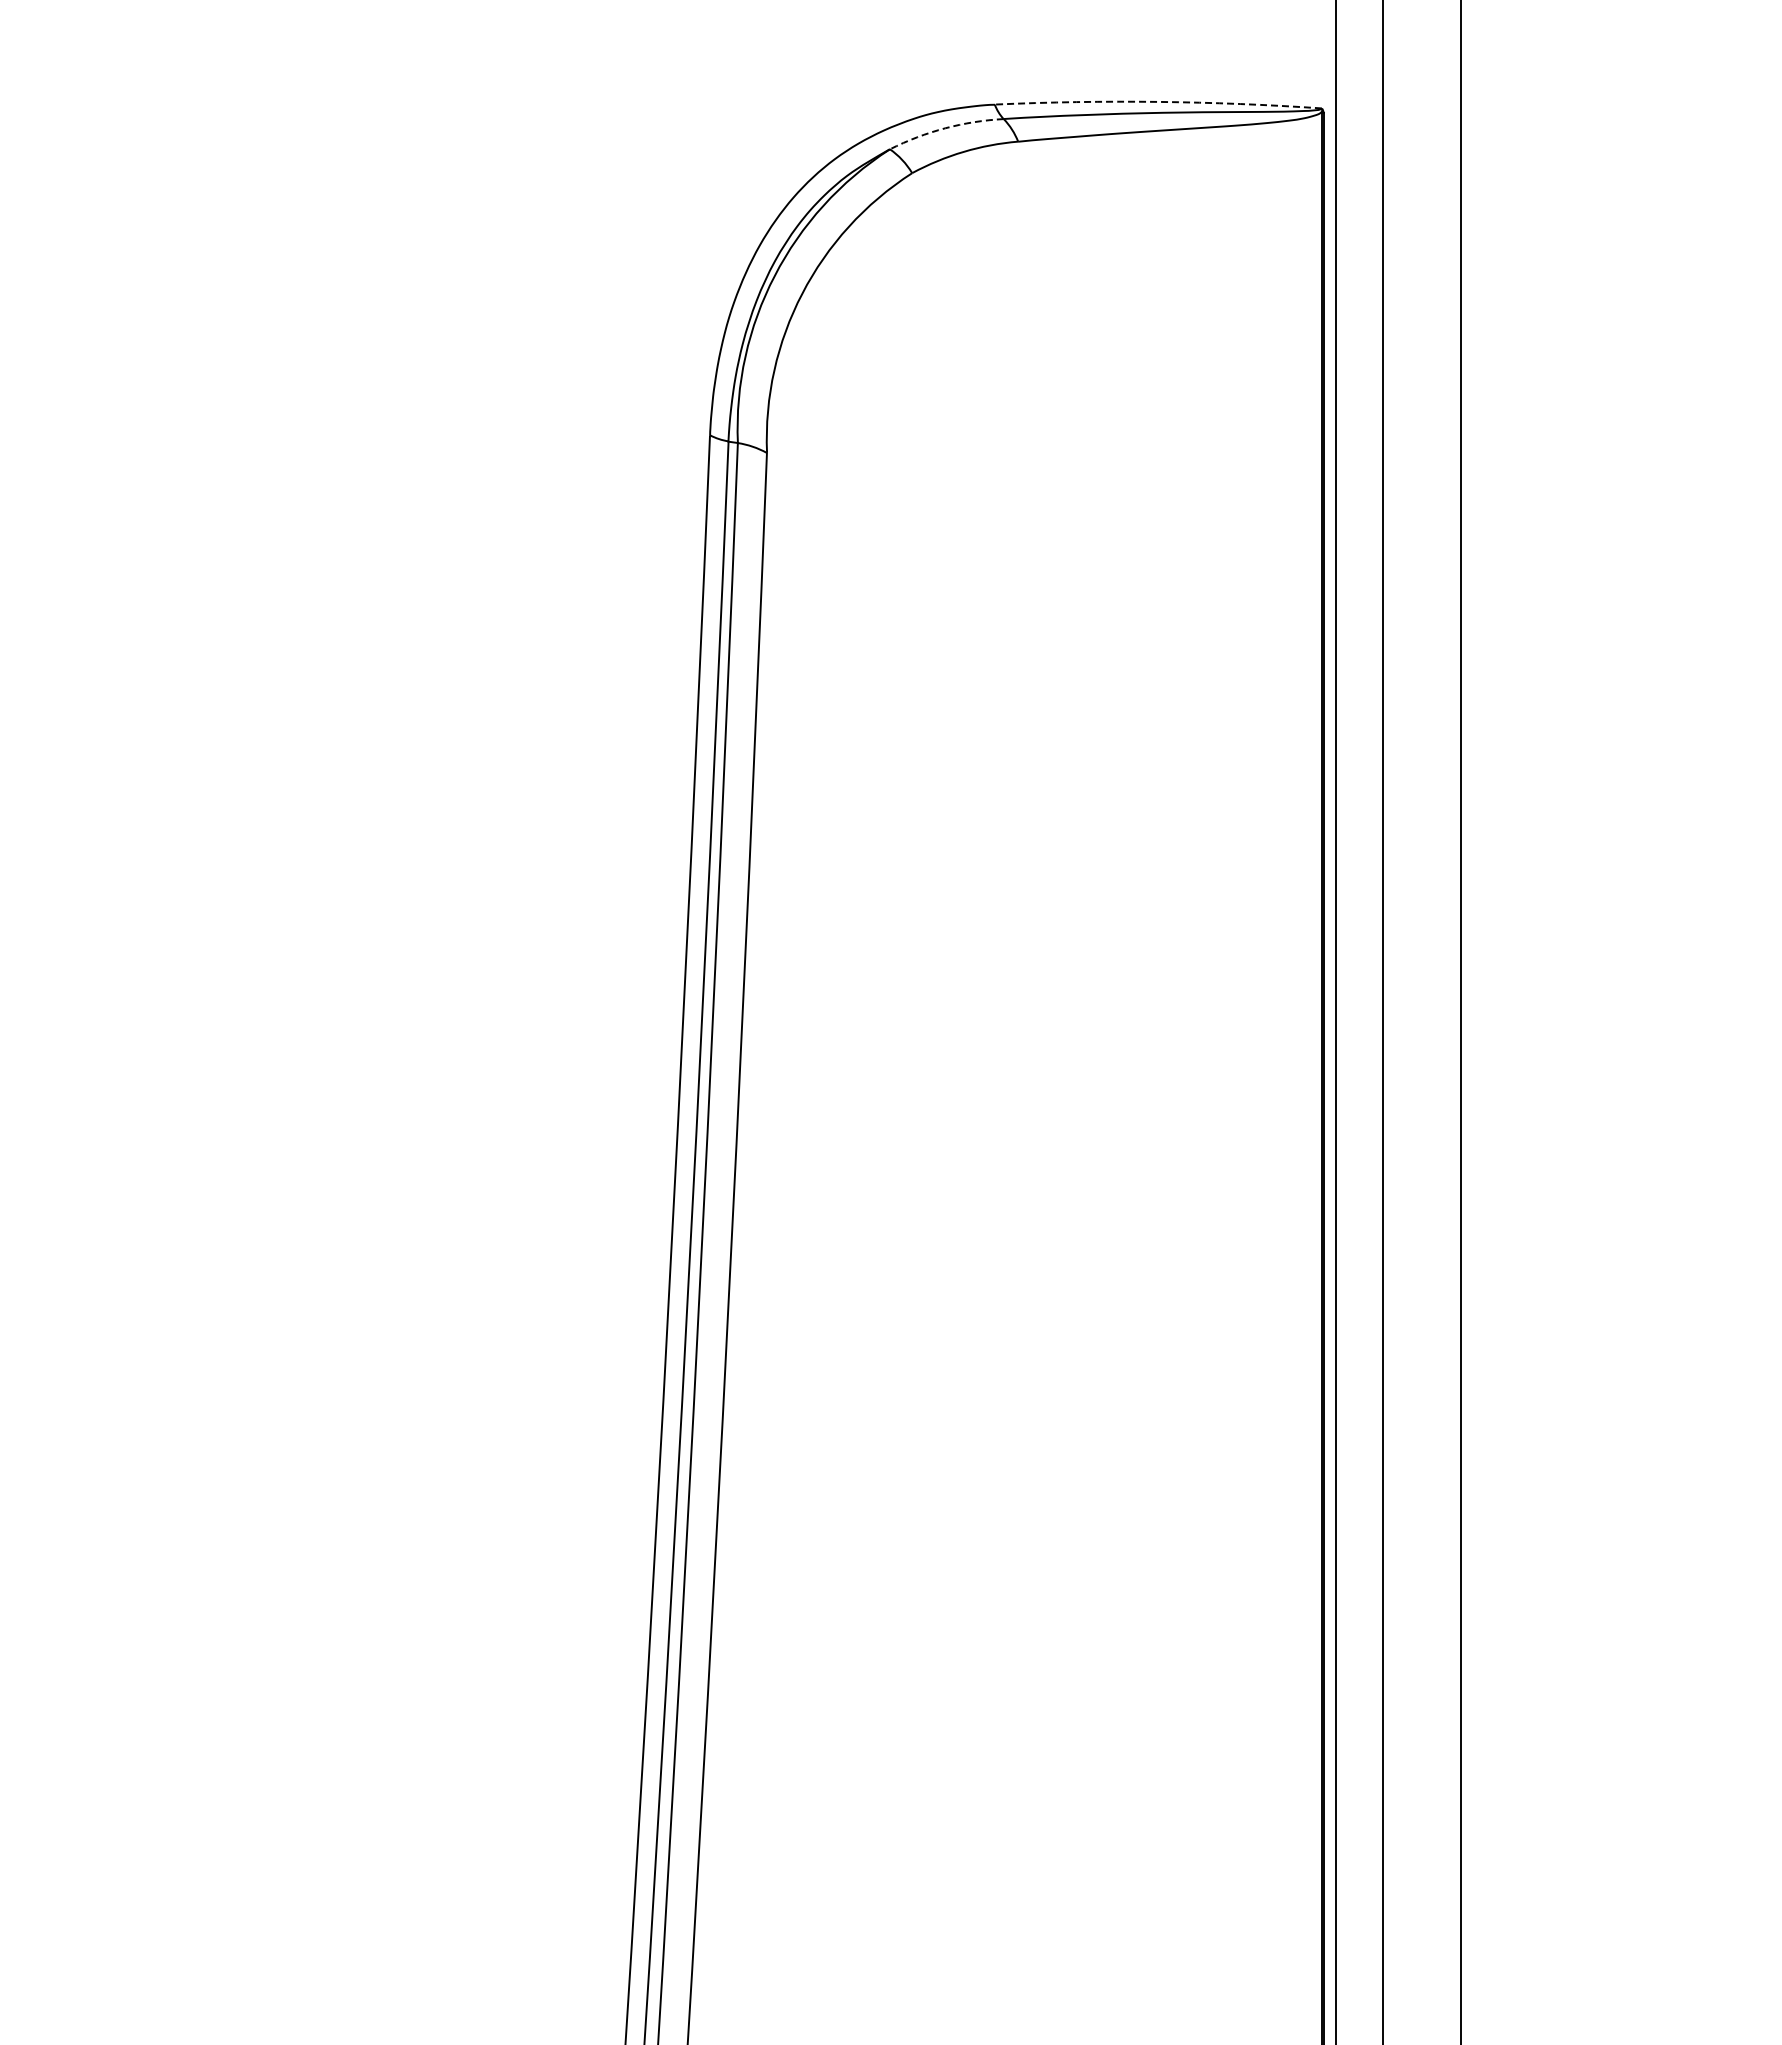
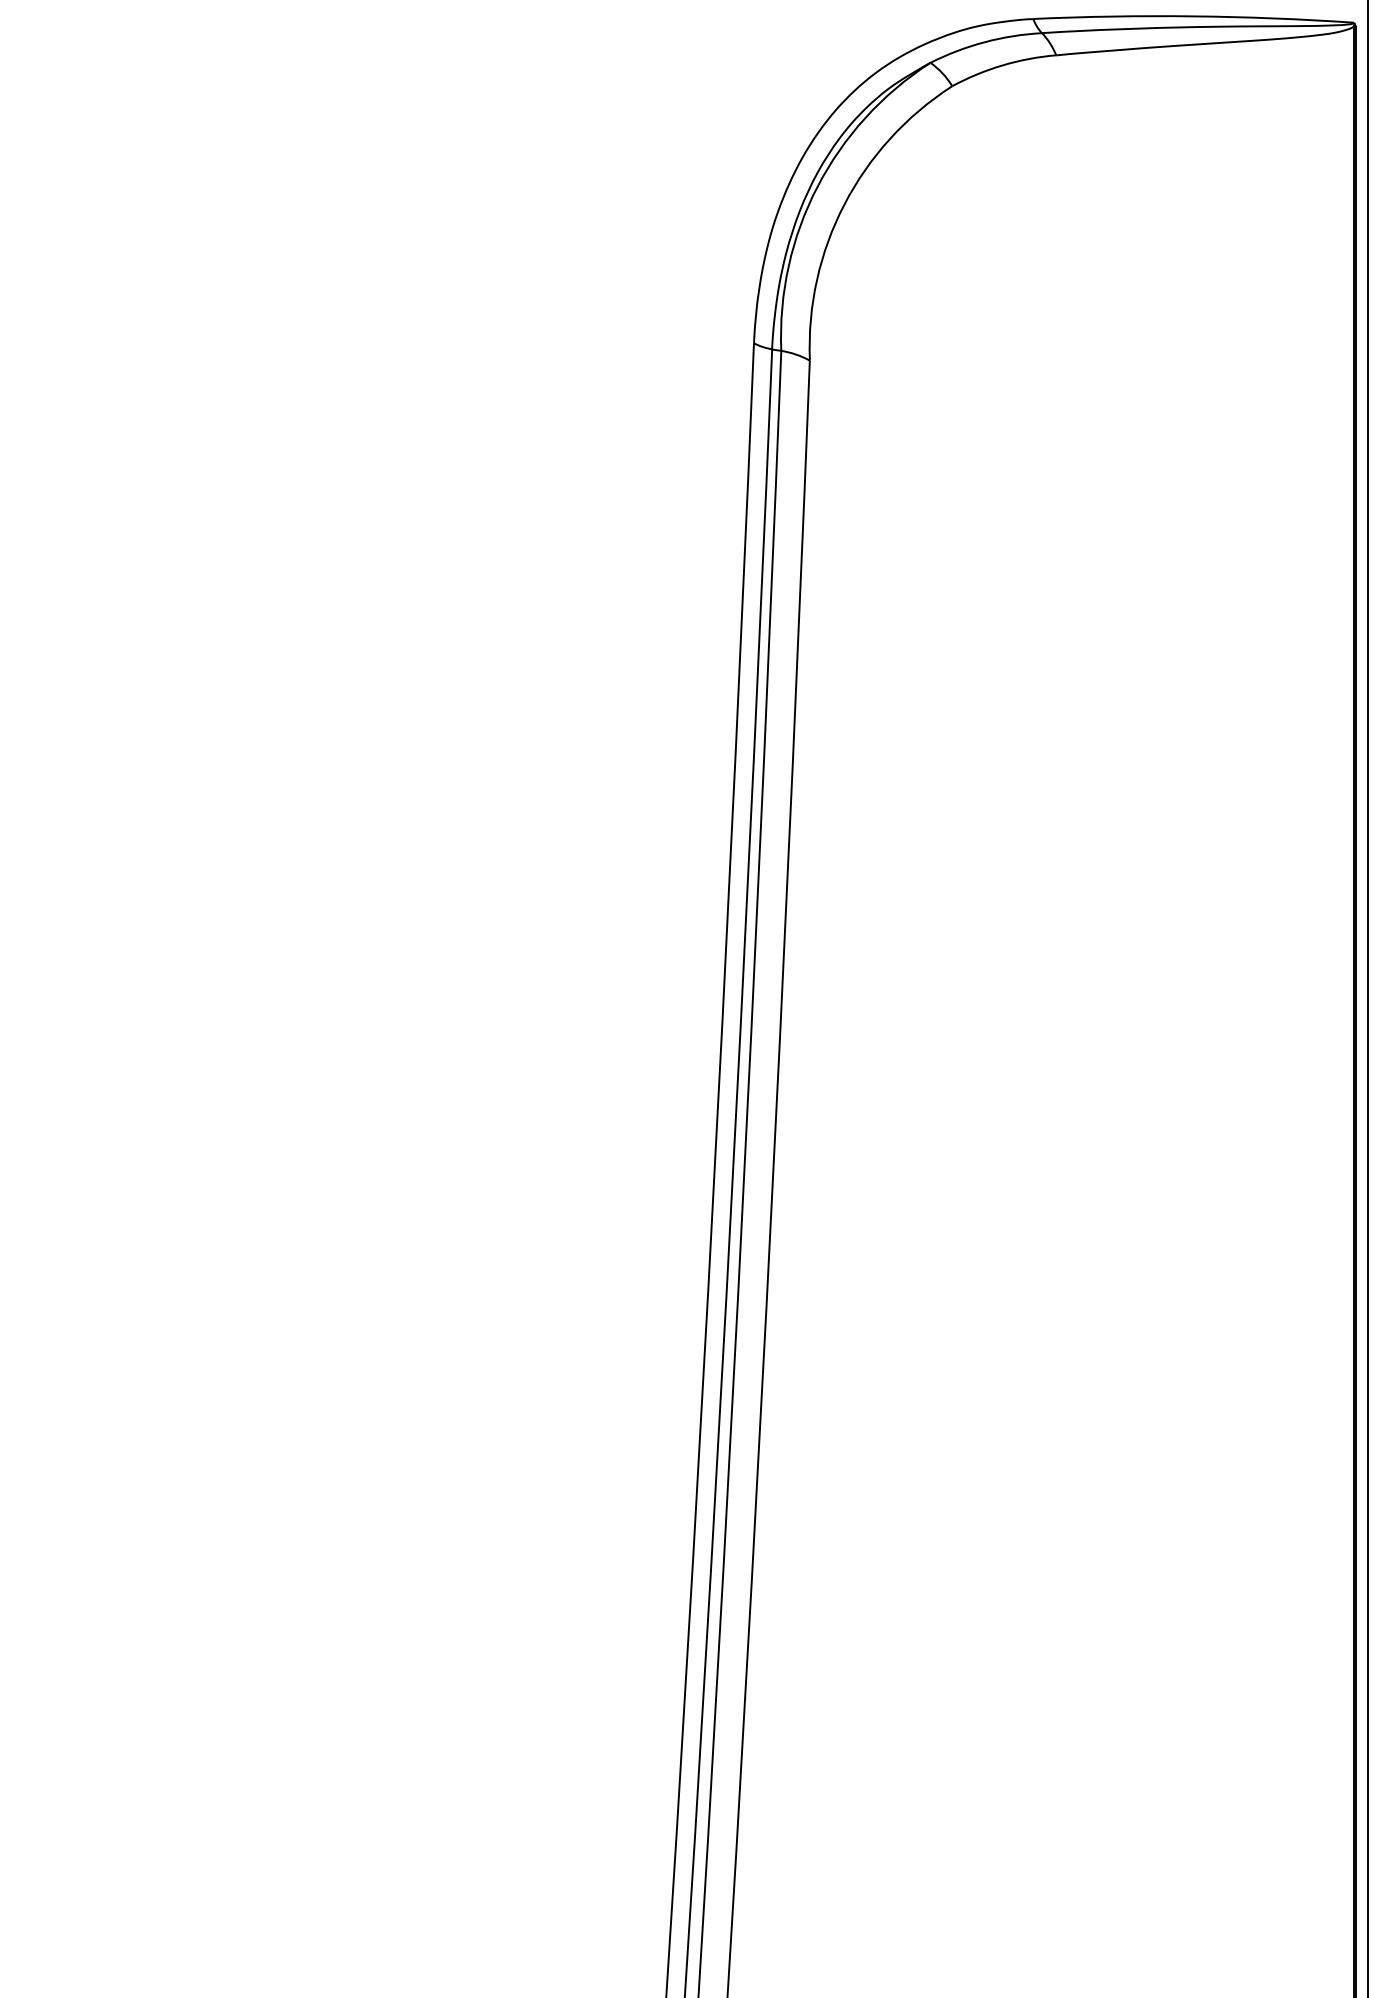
arc: (1158, 101) -> (1193, 15), dashed -> solid
arc: (945, 128) -> (984, 42), dashed -> solid

